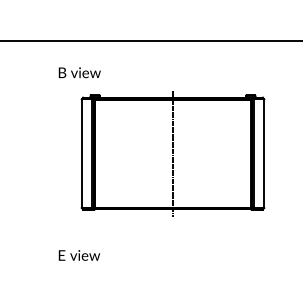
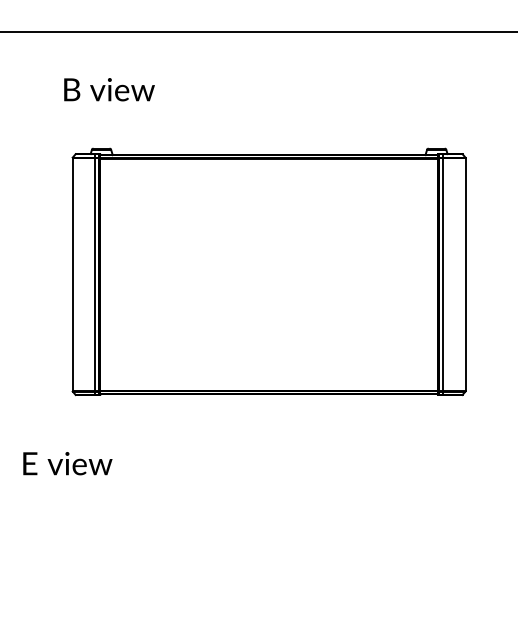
text: (79, 72) -> (108, 89), moved
line: (173, 153) -> (270, 274), removed
text: (79, 255) -> (67, 463), moved

